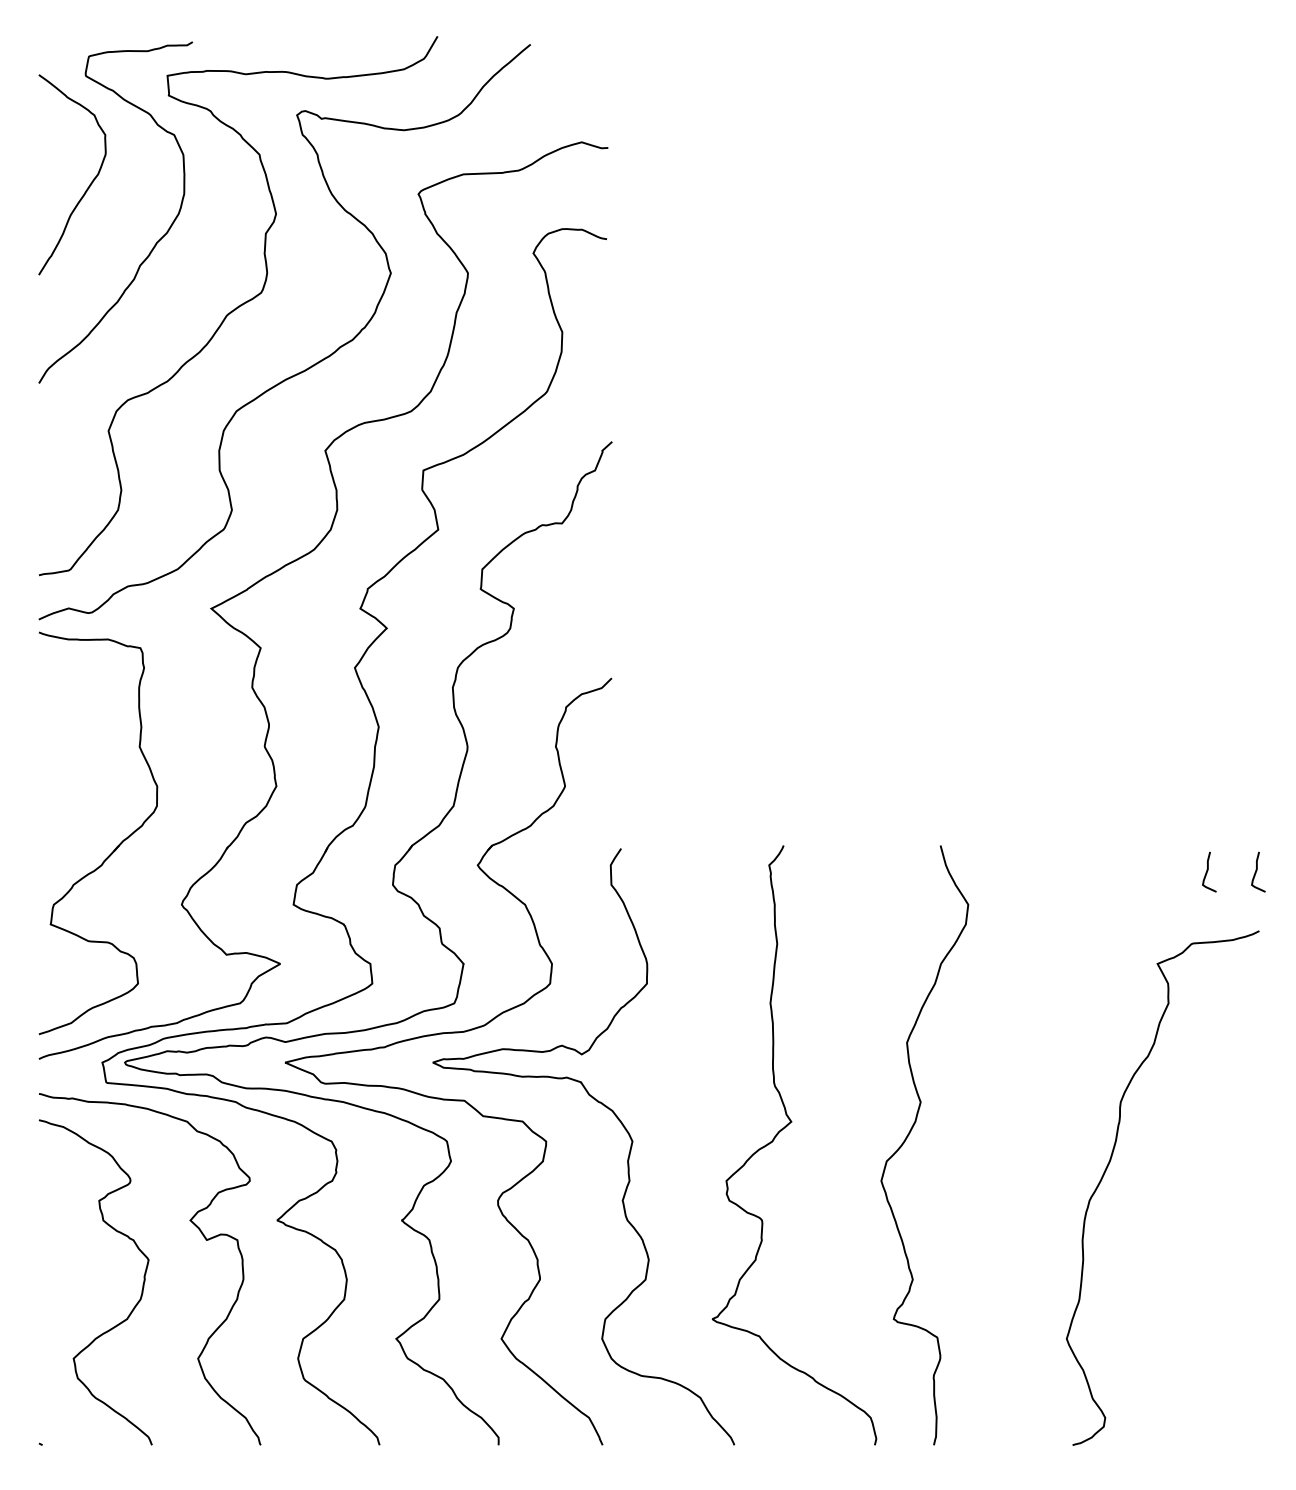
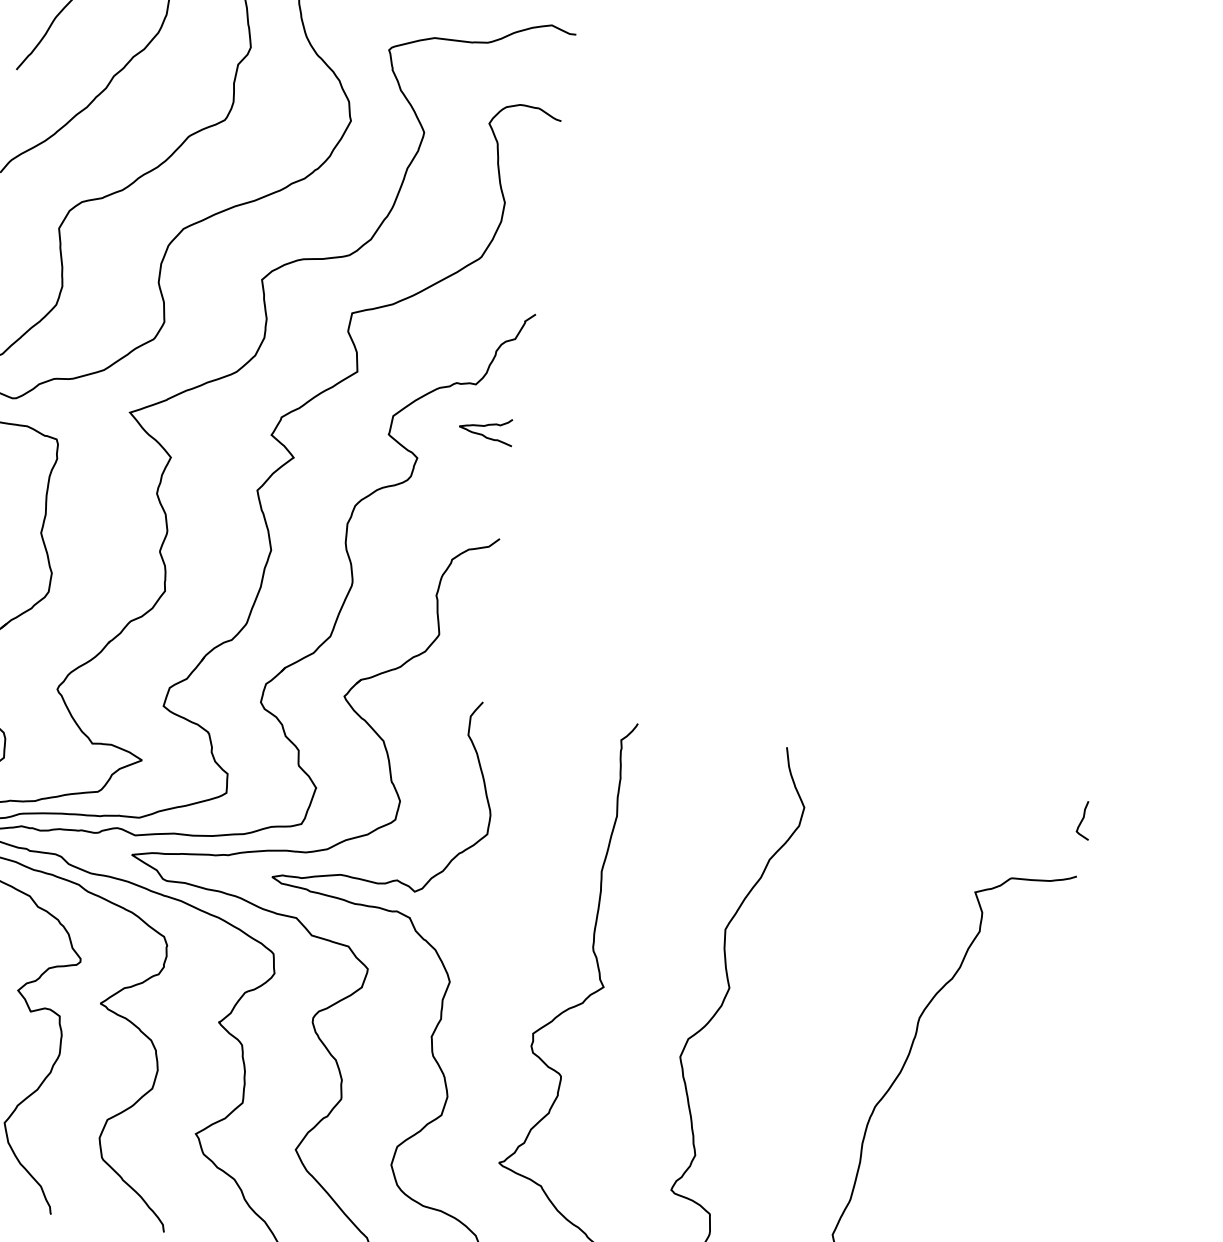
curve: (578, 565) -> (485, 426), added
curve: (1208, 870) -> (1037, 811), removed

